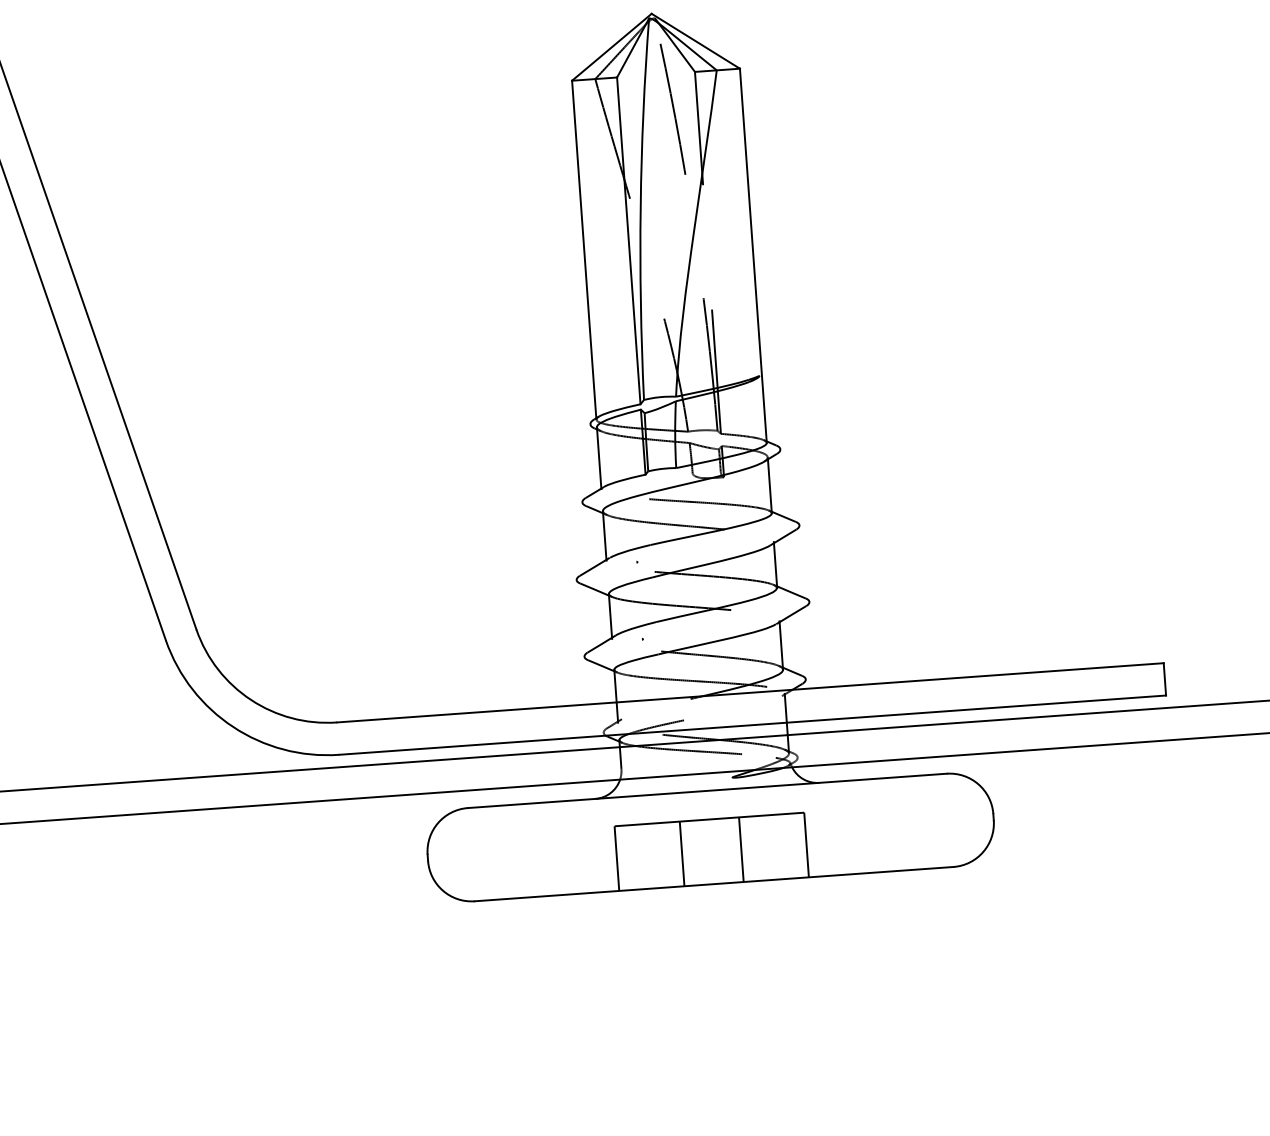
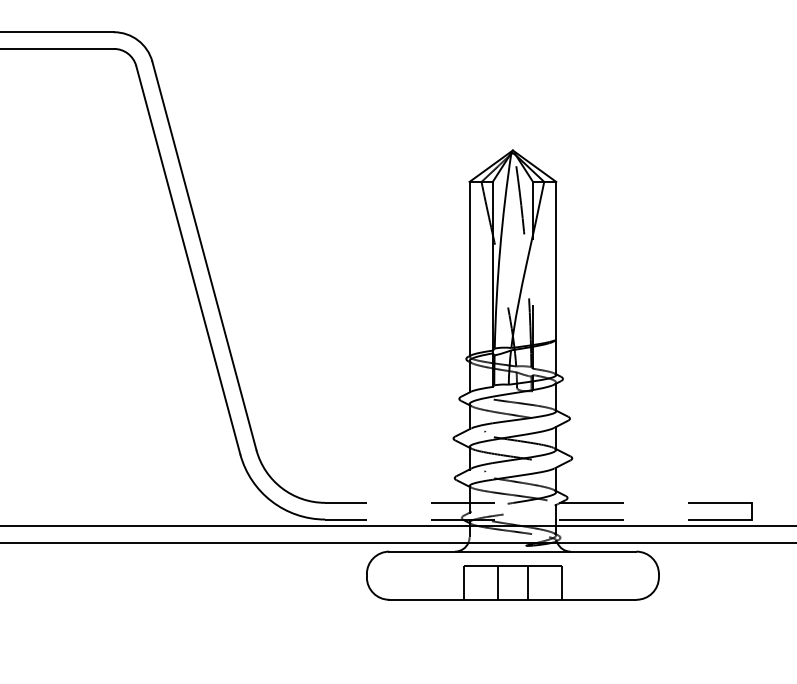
line: (750, 692) -> (538, 502), solid -> dashed
line: (752, 725) -> (538, 519), solid -> dashed

